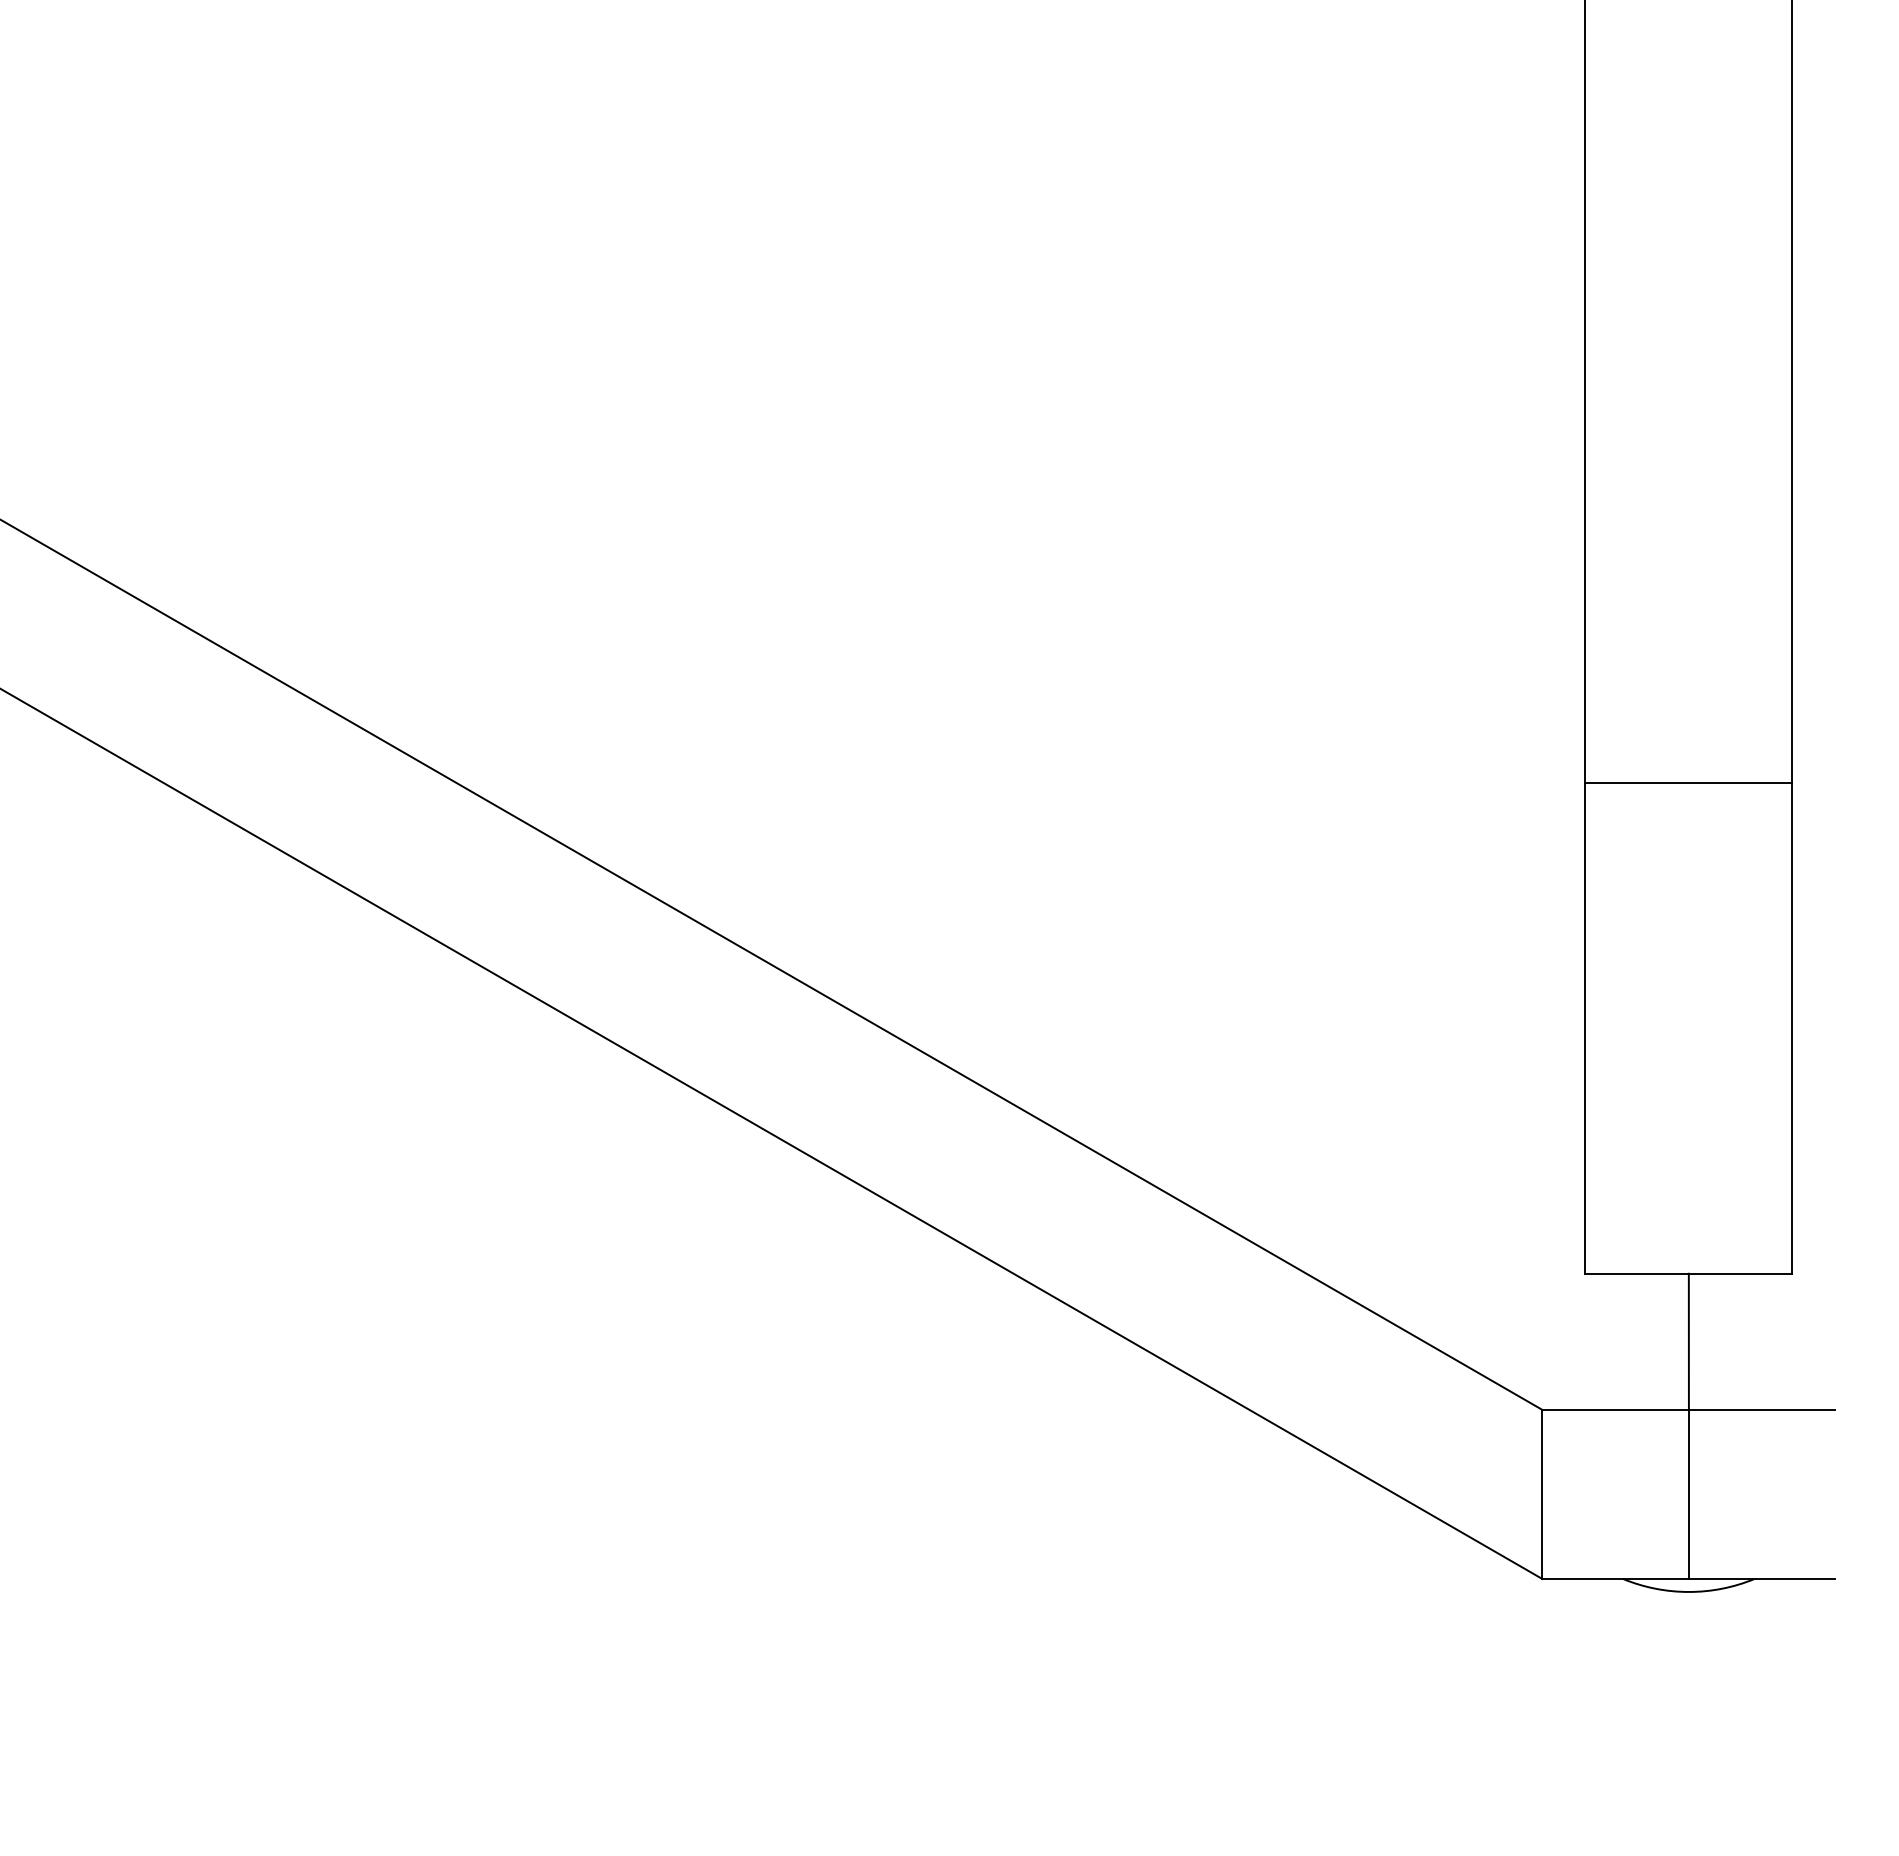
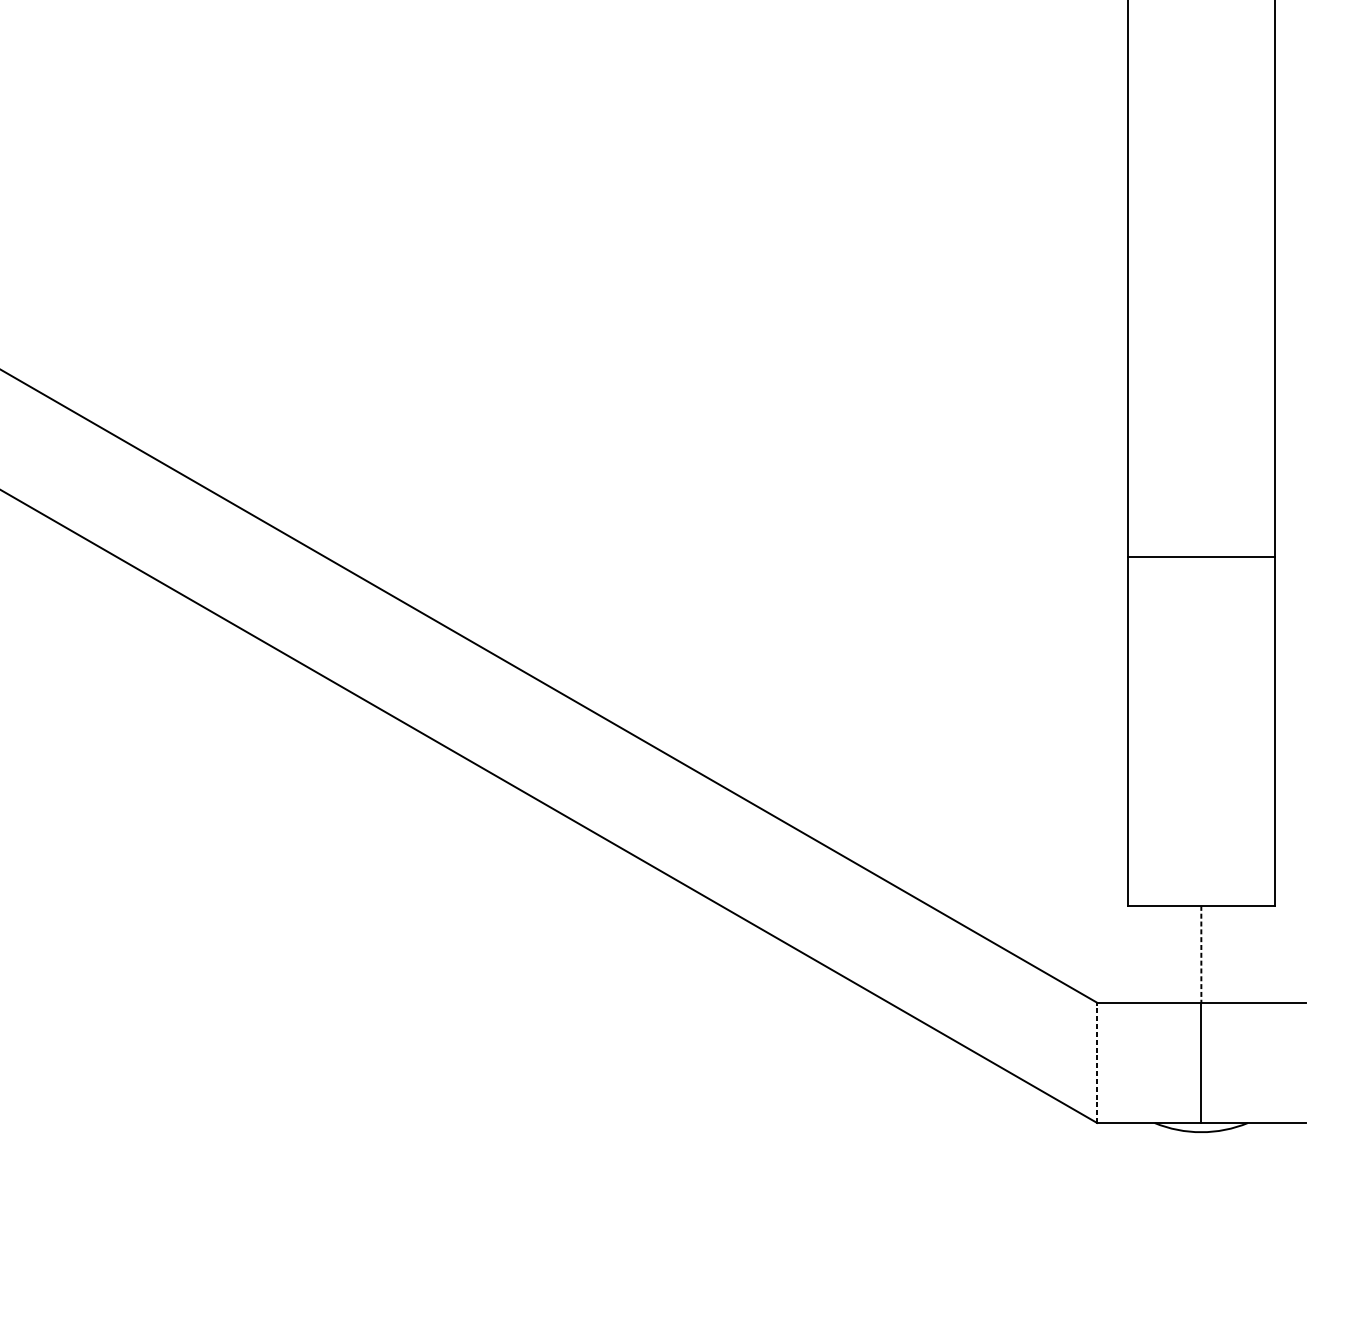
line: (1688, 1342) -> (1201, 954), solid -> dashed
line: (1542, 1494) -> (1097, 1062), solid -> dashed

